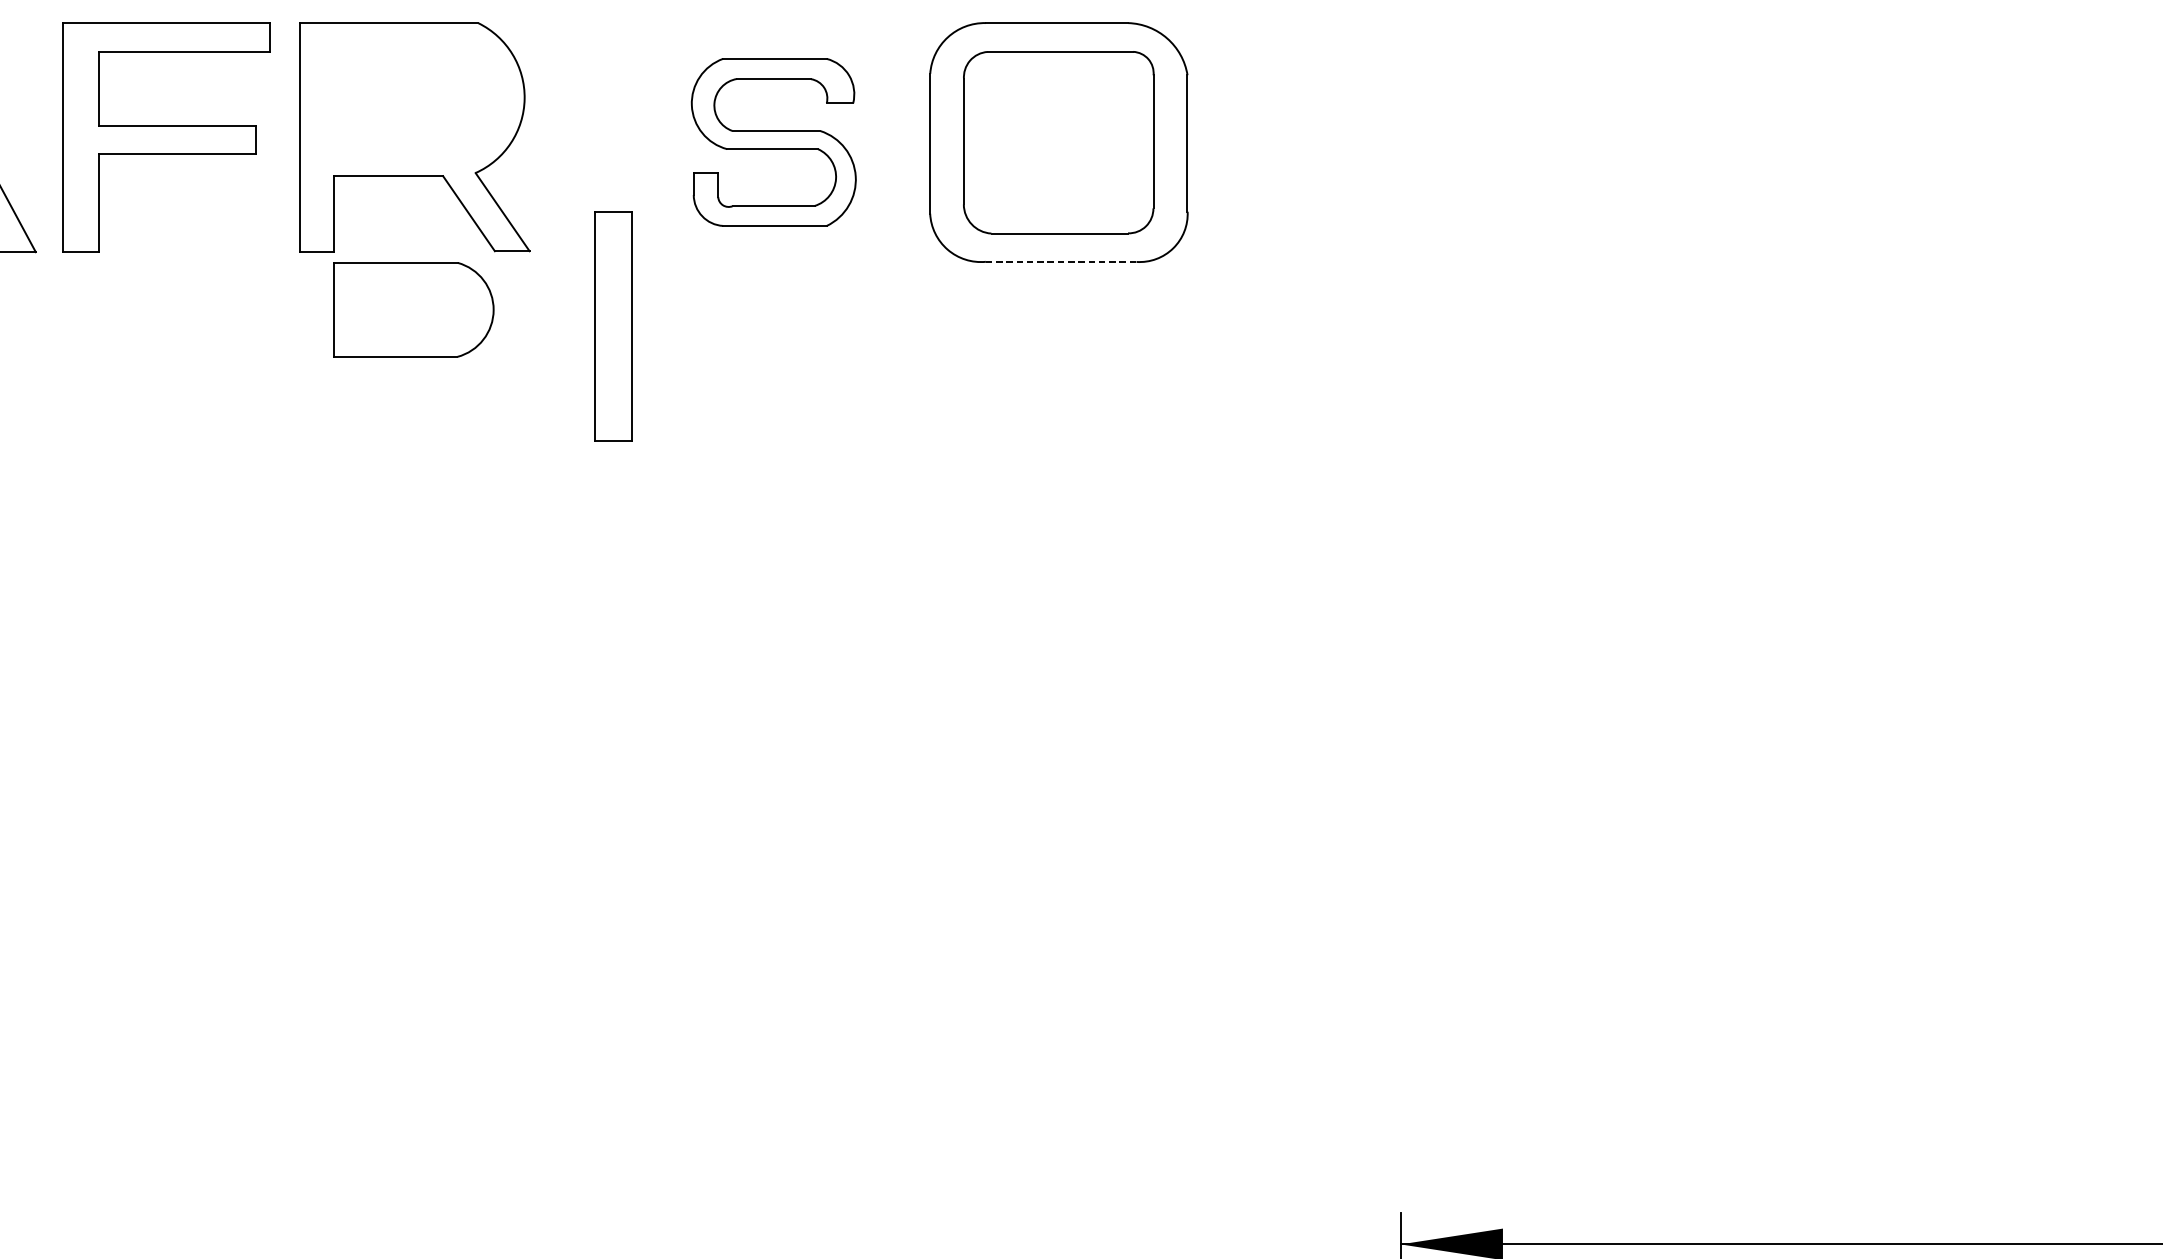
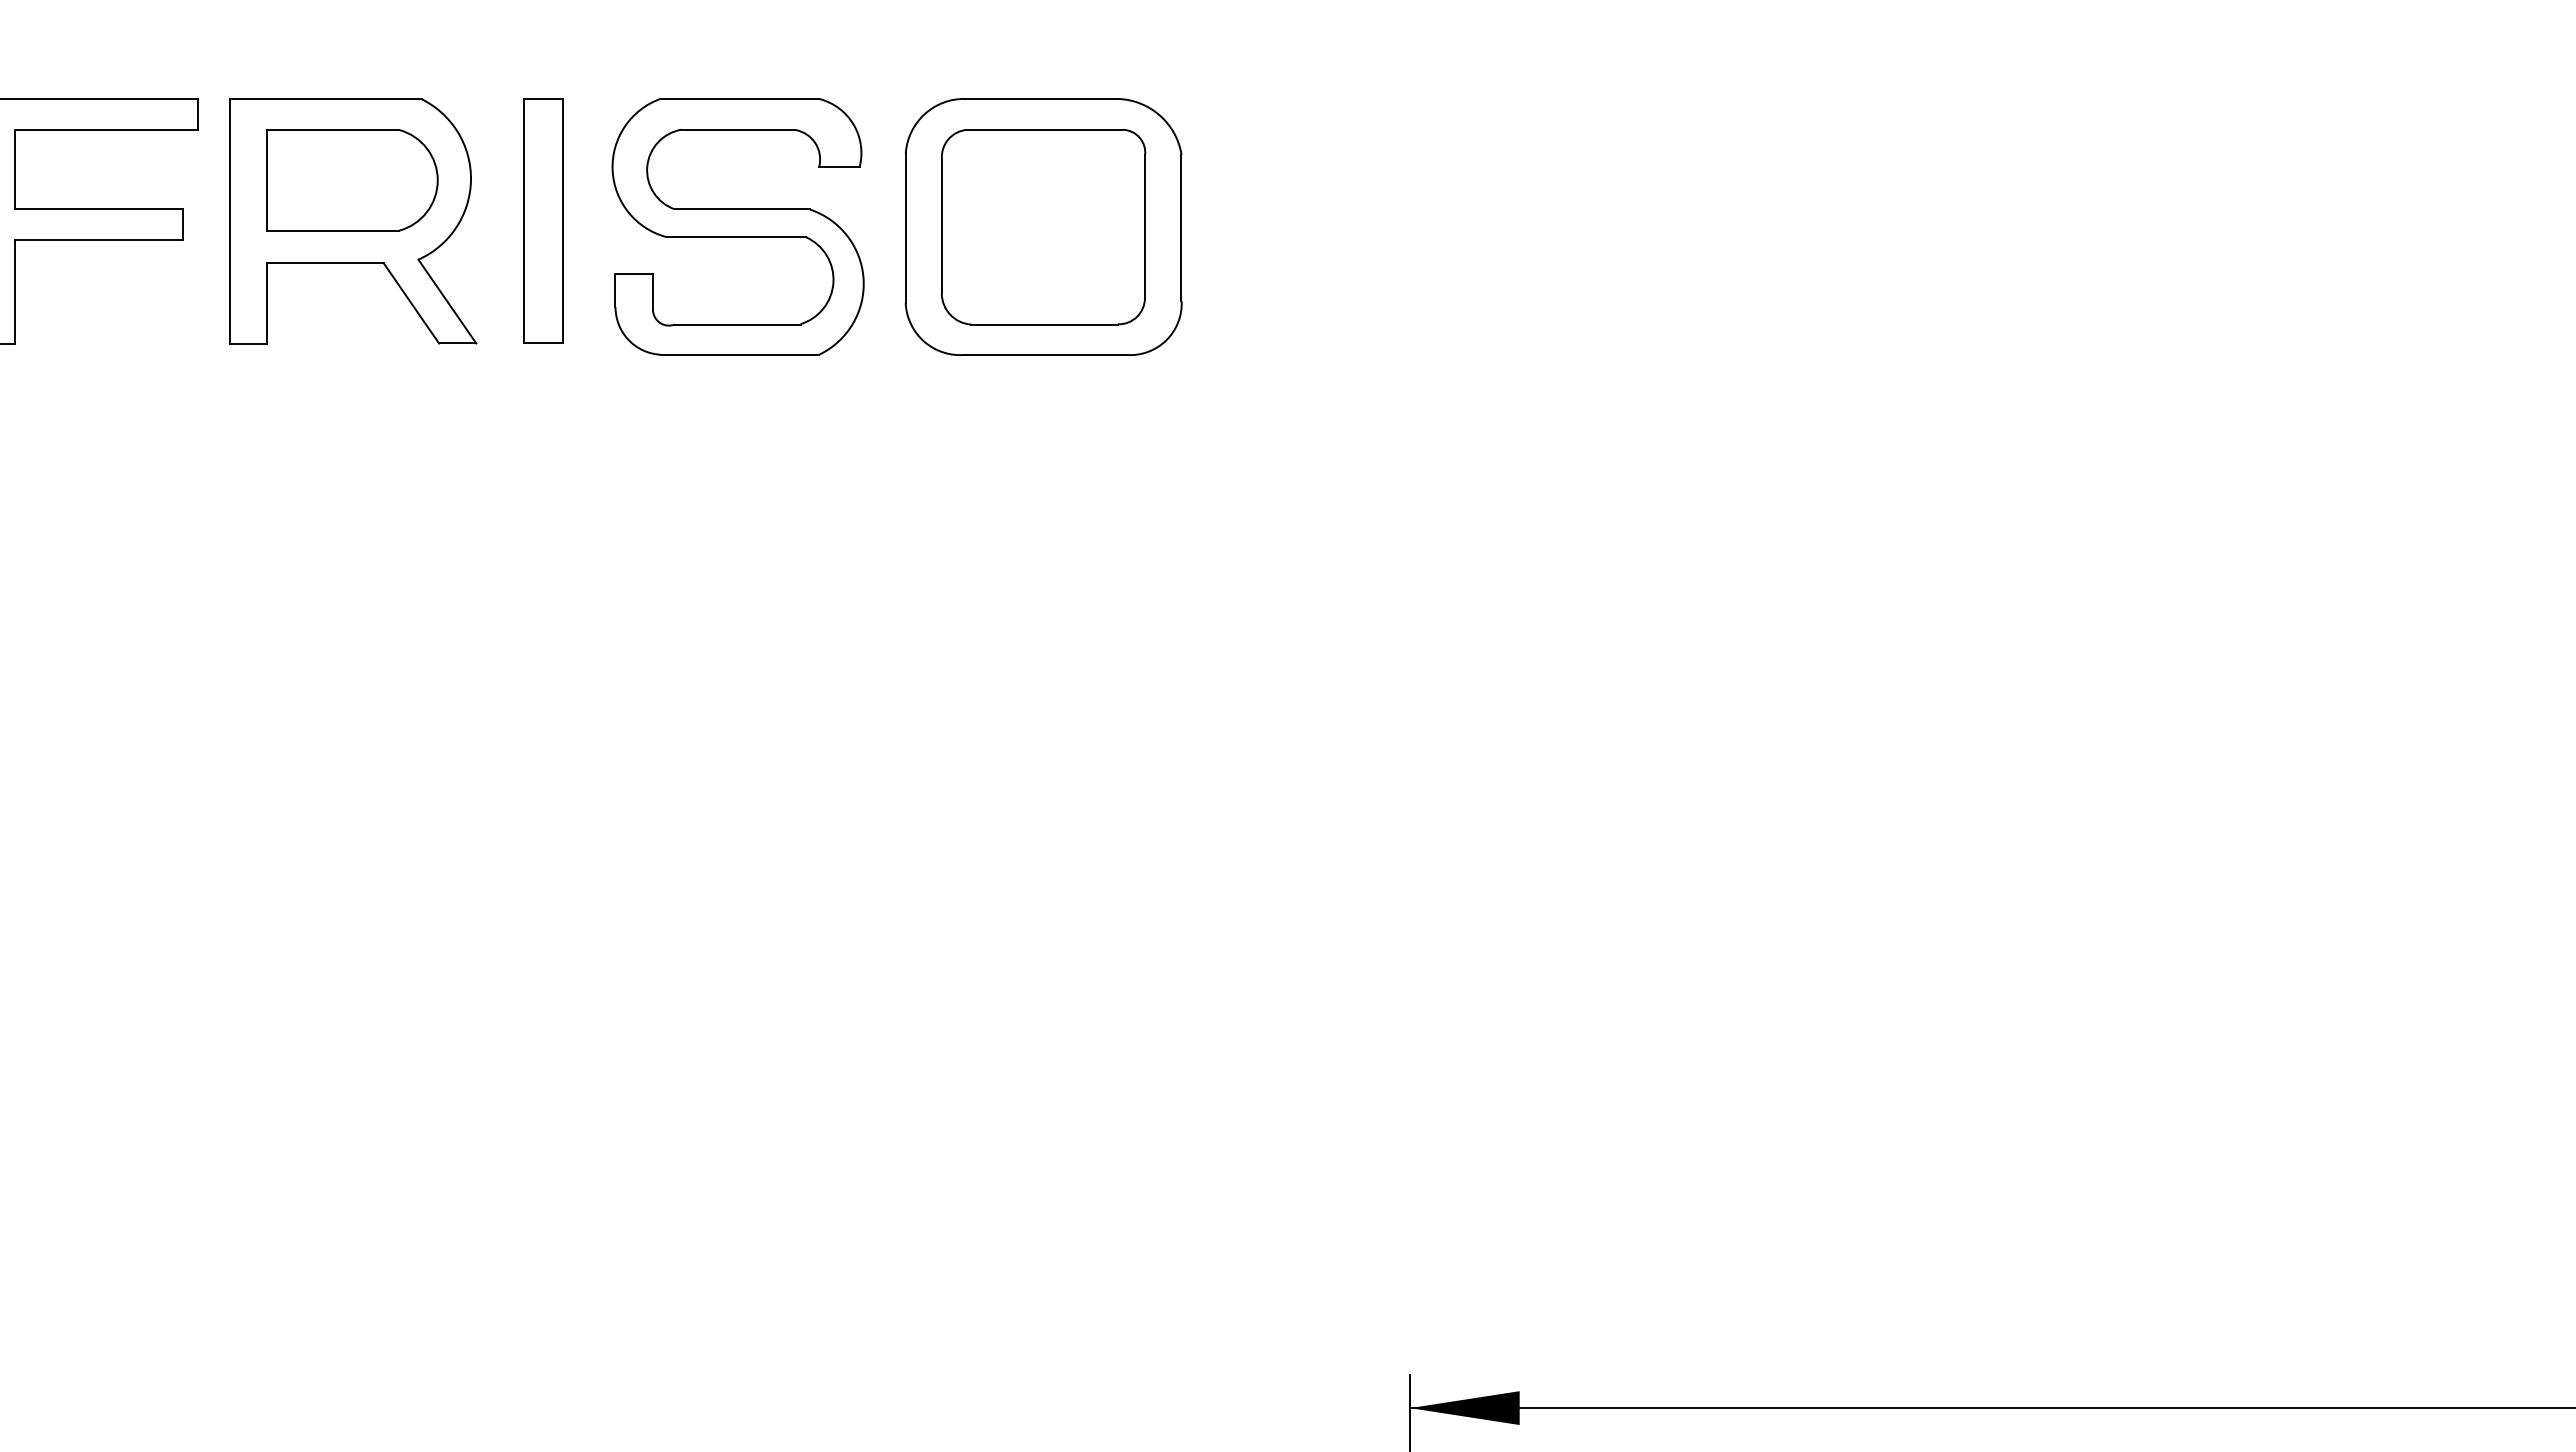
part: (773, 142) -> (737, 226), size x1.43
line: (1061, 261) -> (1046, 354), dashed -> solid
part: (414, 310) -> (352, 180), moved
part: (613, 325) -> (543, 220), moved

